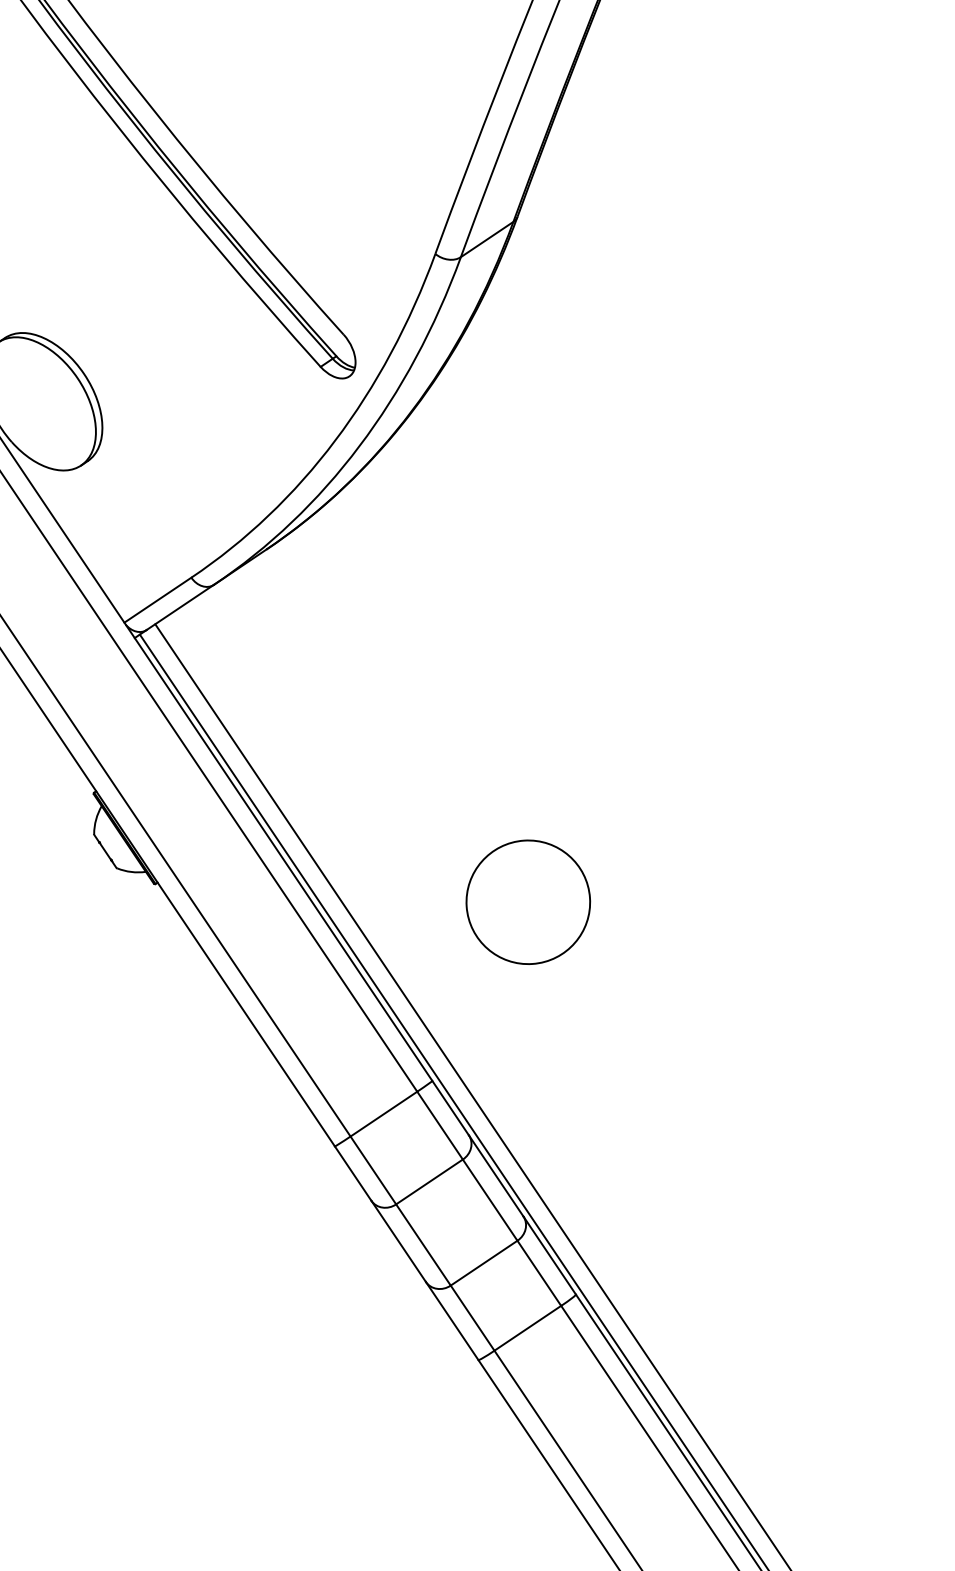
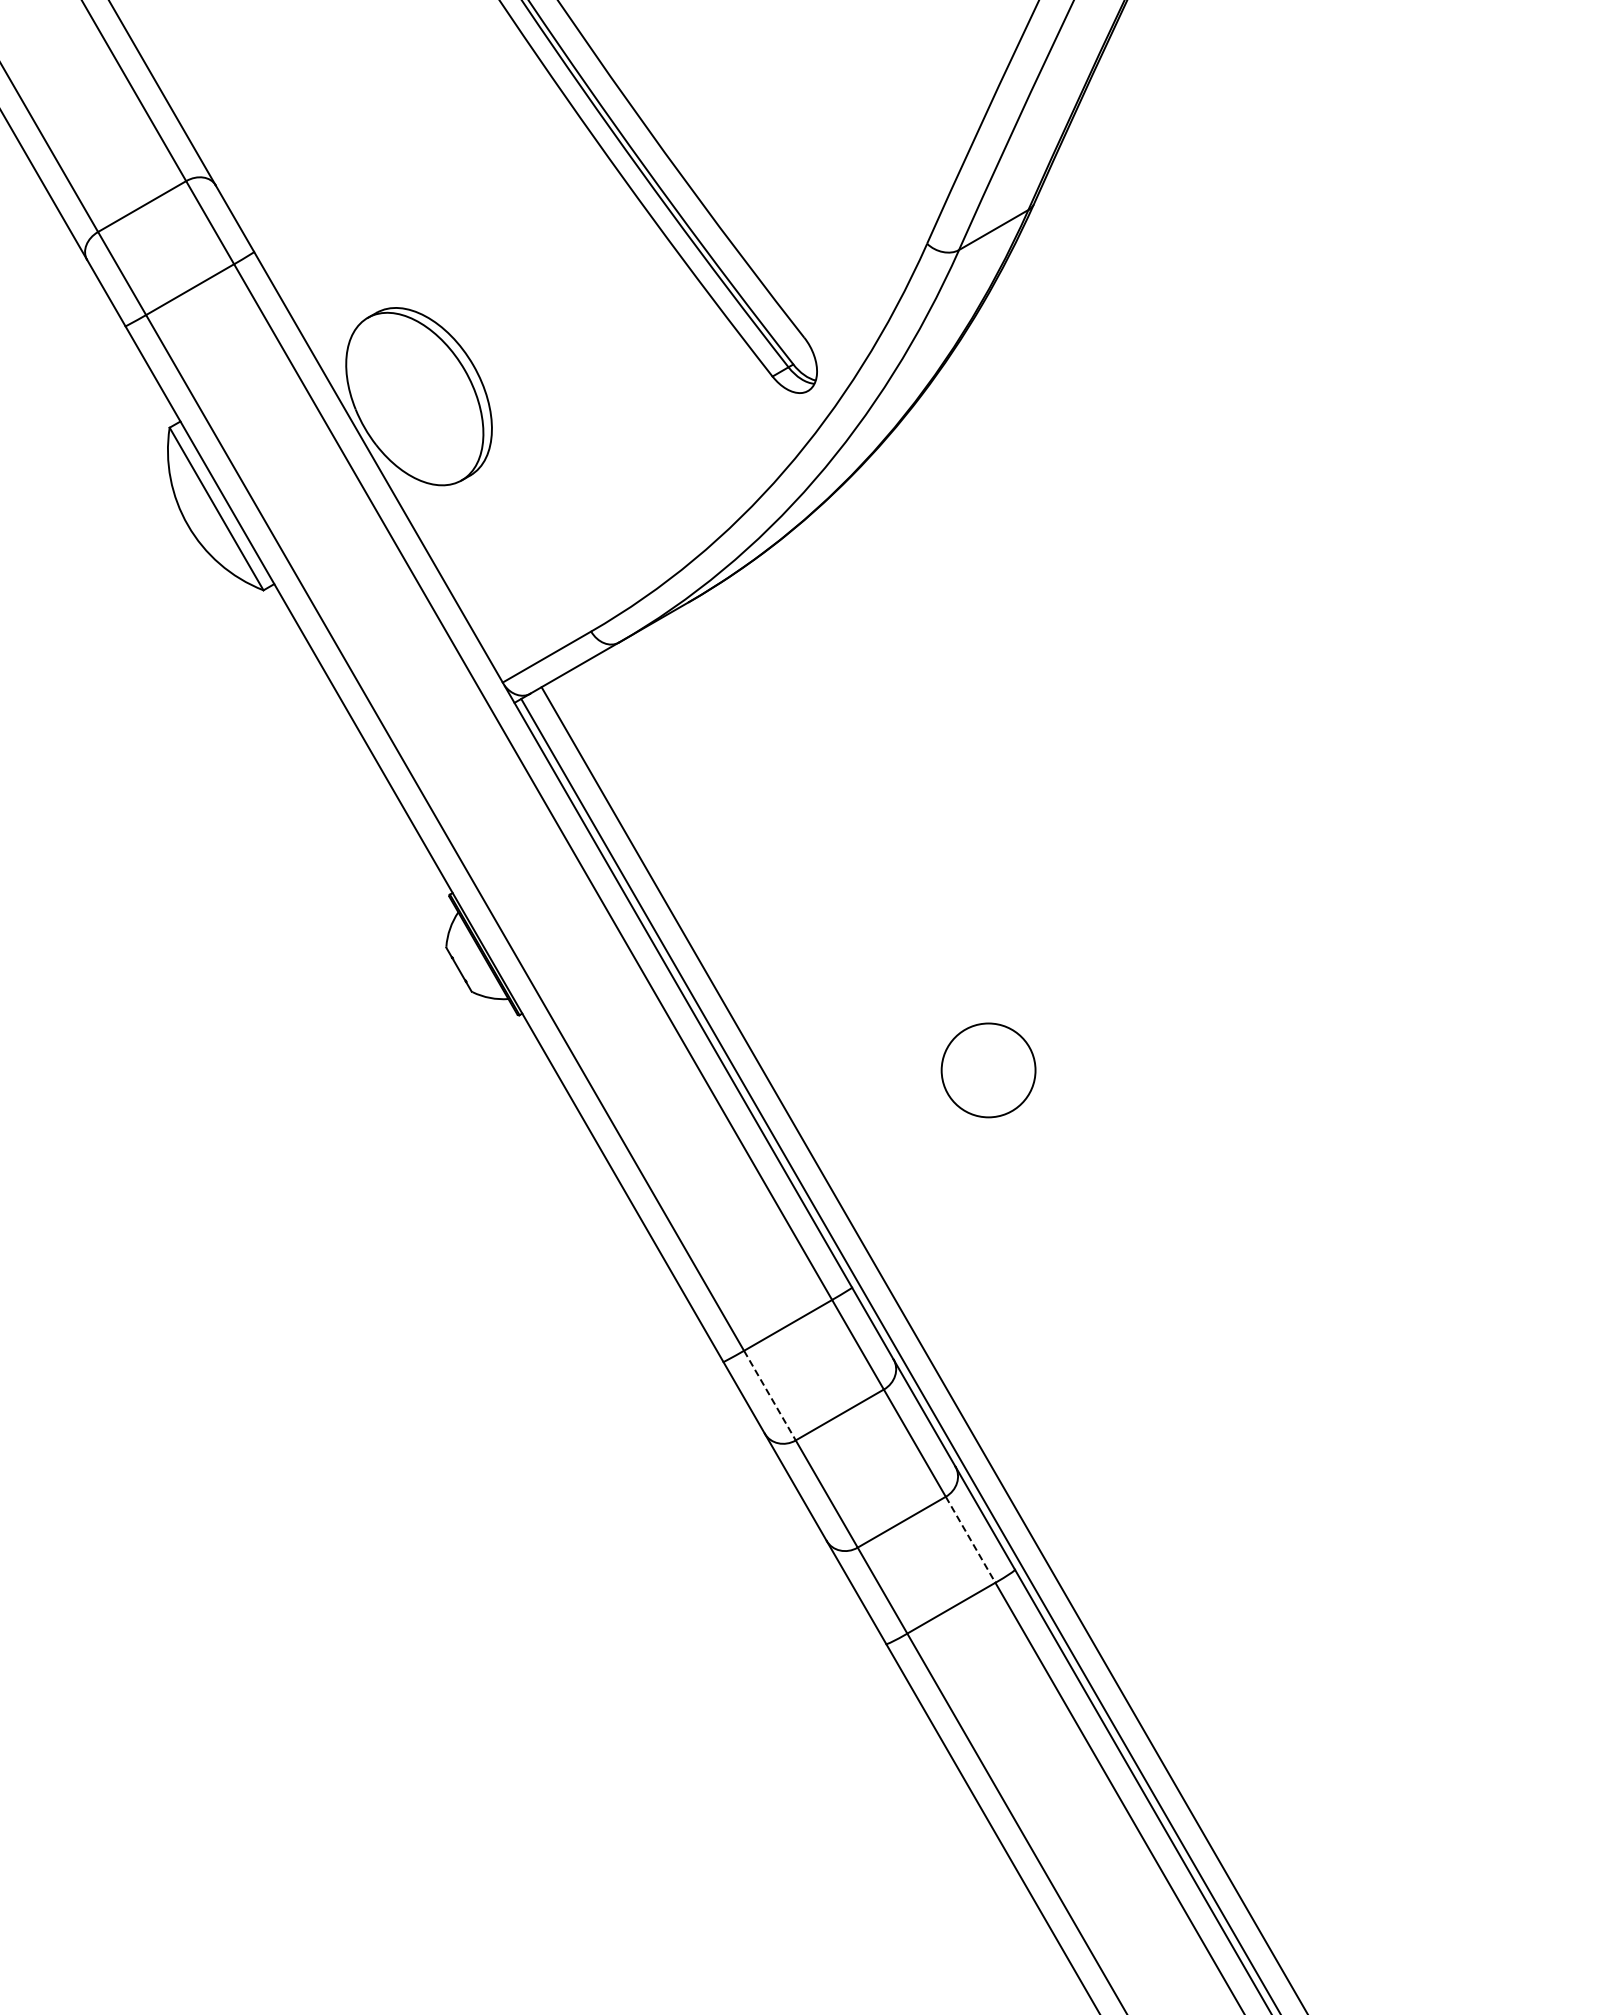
circle: (528, 902) -> (988, 1070), size x0.6
line: (373, 1170) -> (769, 1395), solid -> dashed
line: (539, 1273) -> (970, 1539), solid -> dashed

